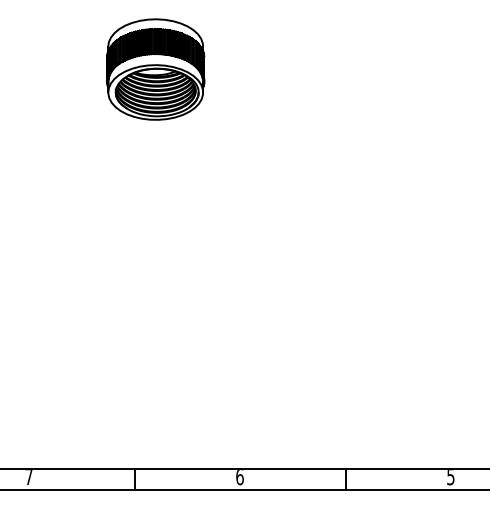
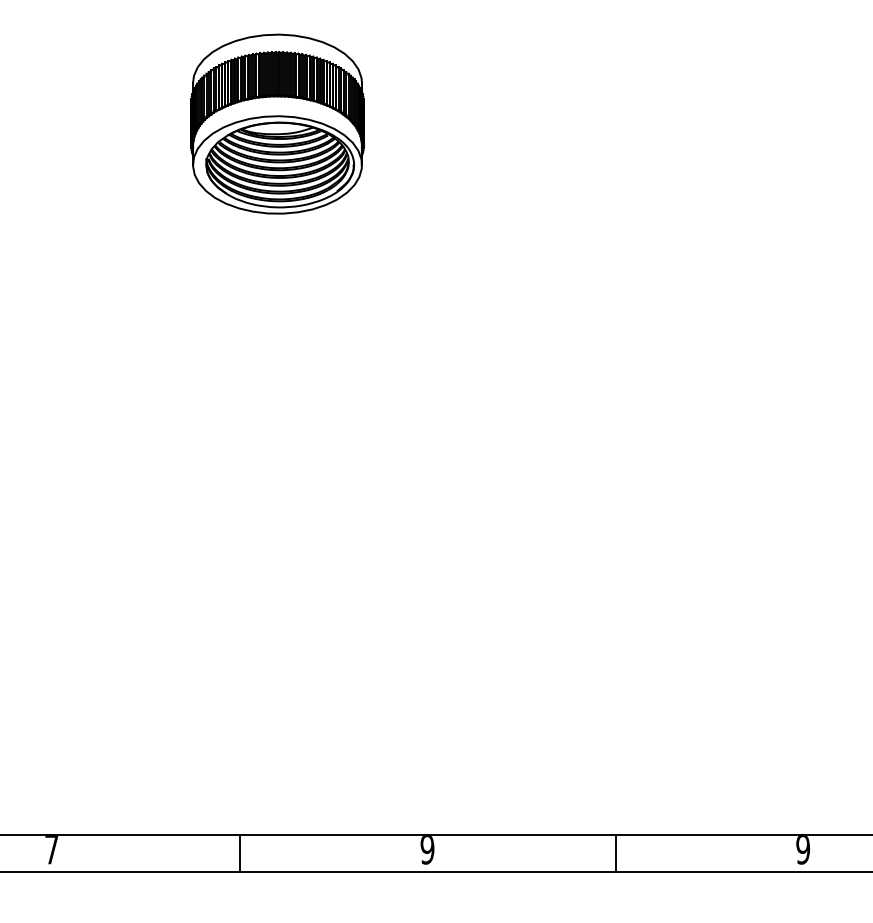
text: (239, 477) -> (426, 850), 6 -> 9
text: (450, 477) -> (802, 850), 5 -> 9

